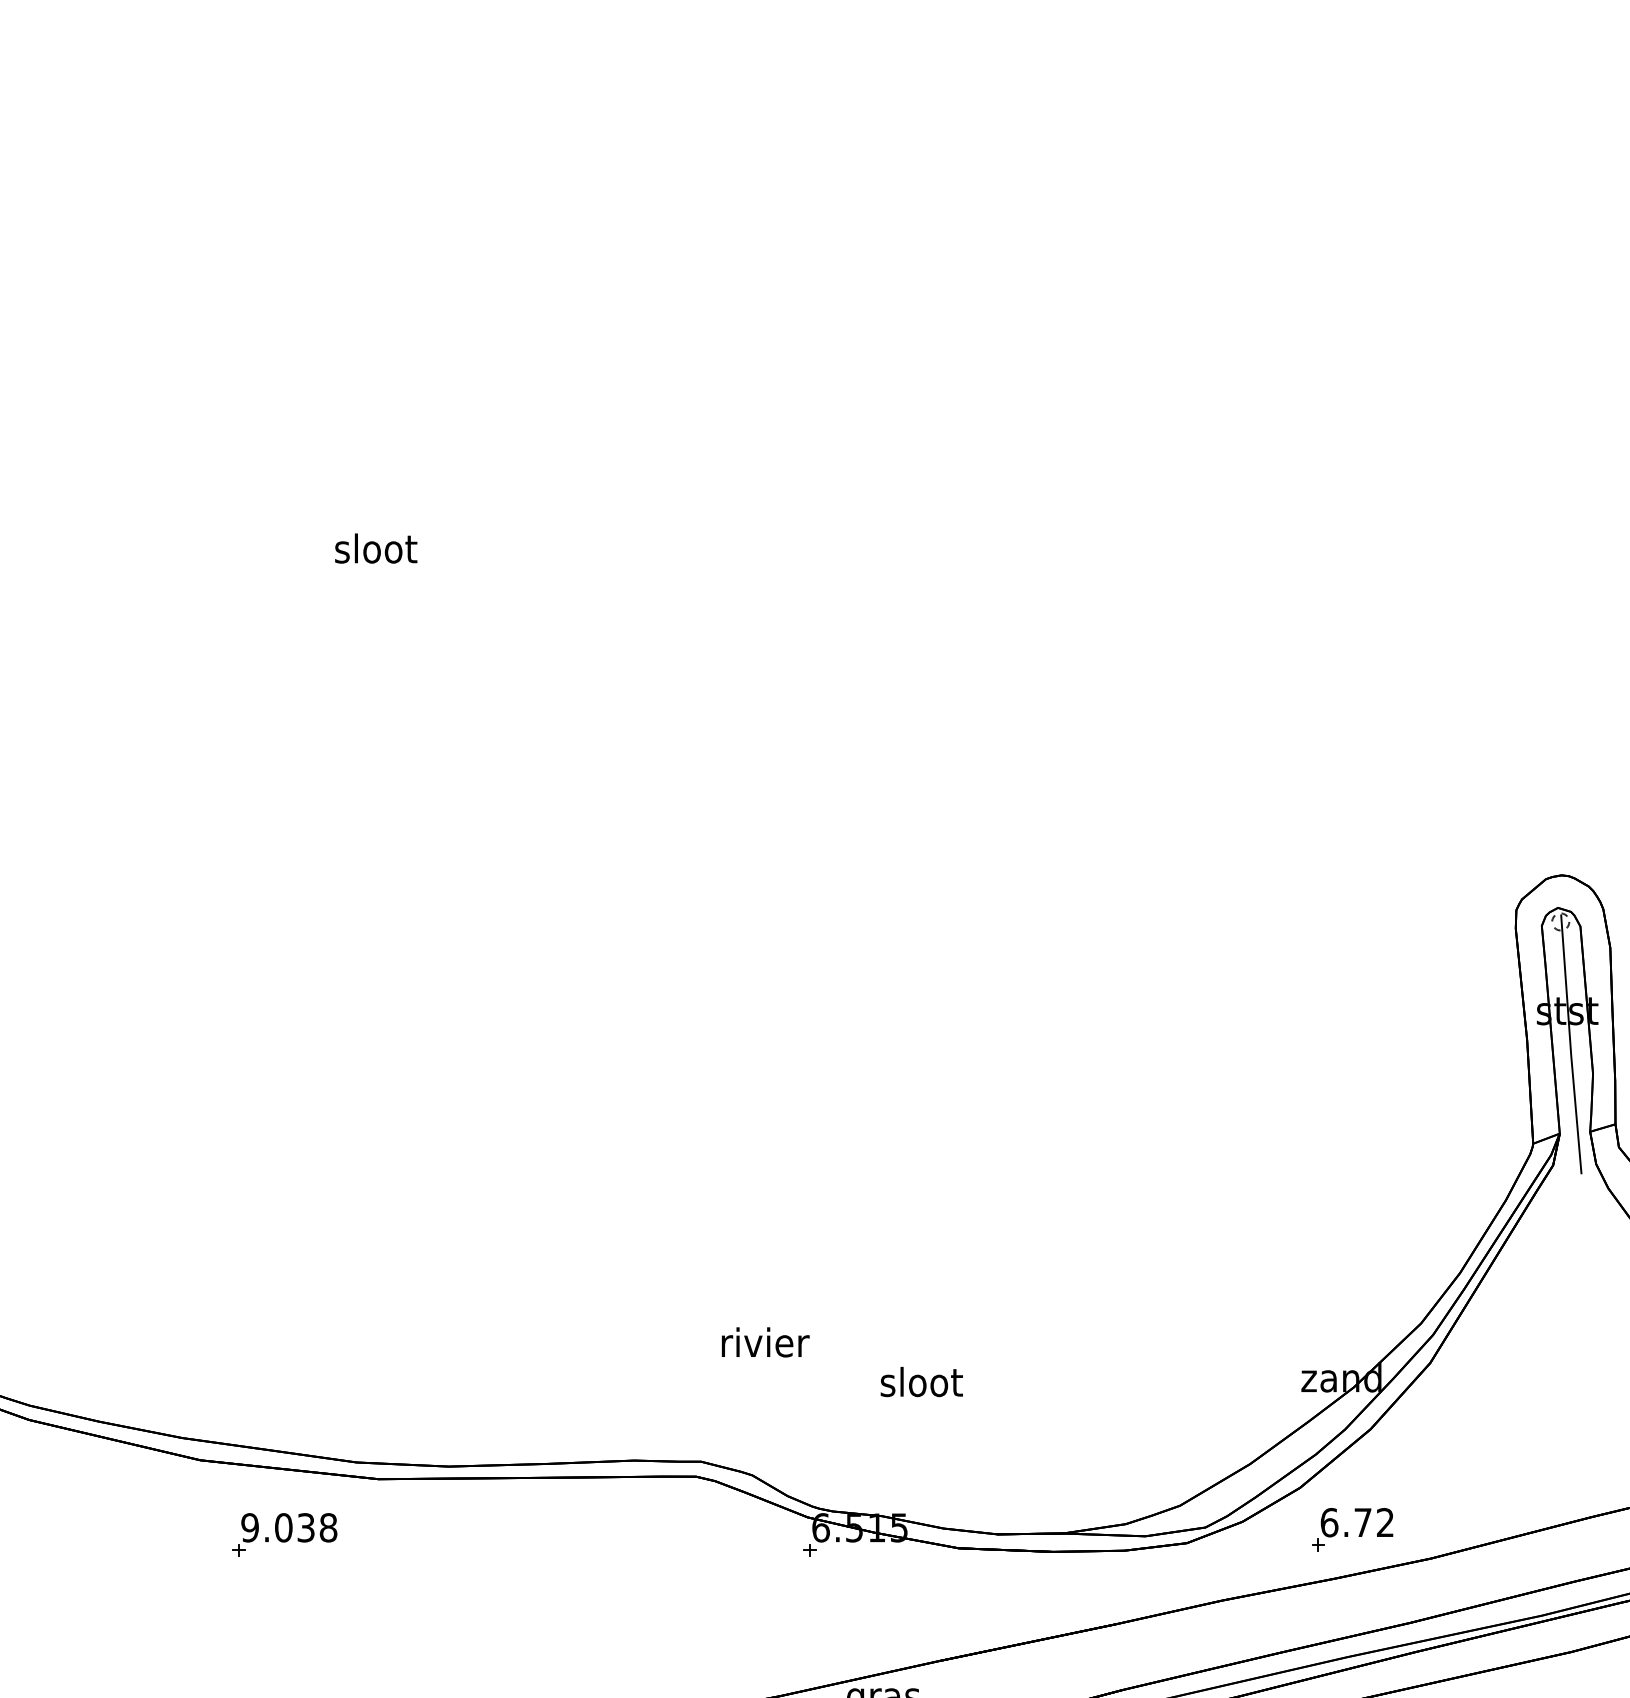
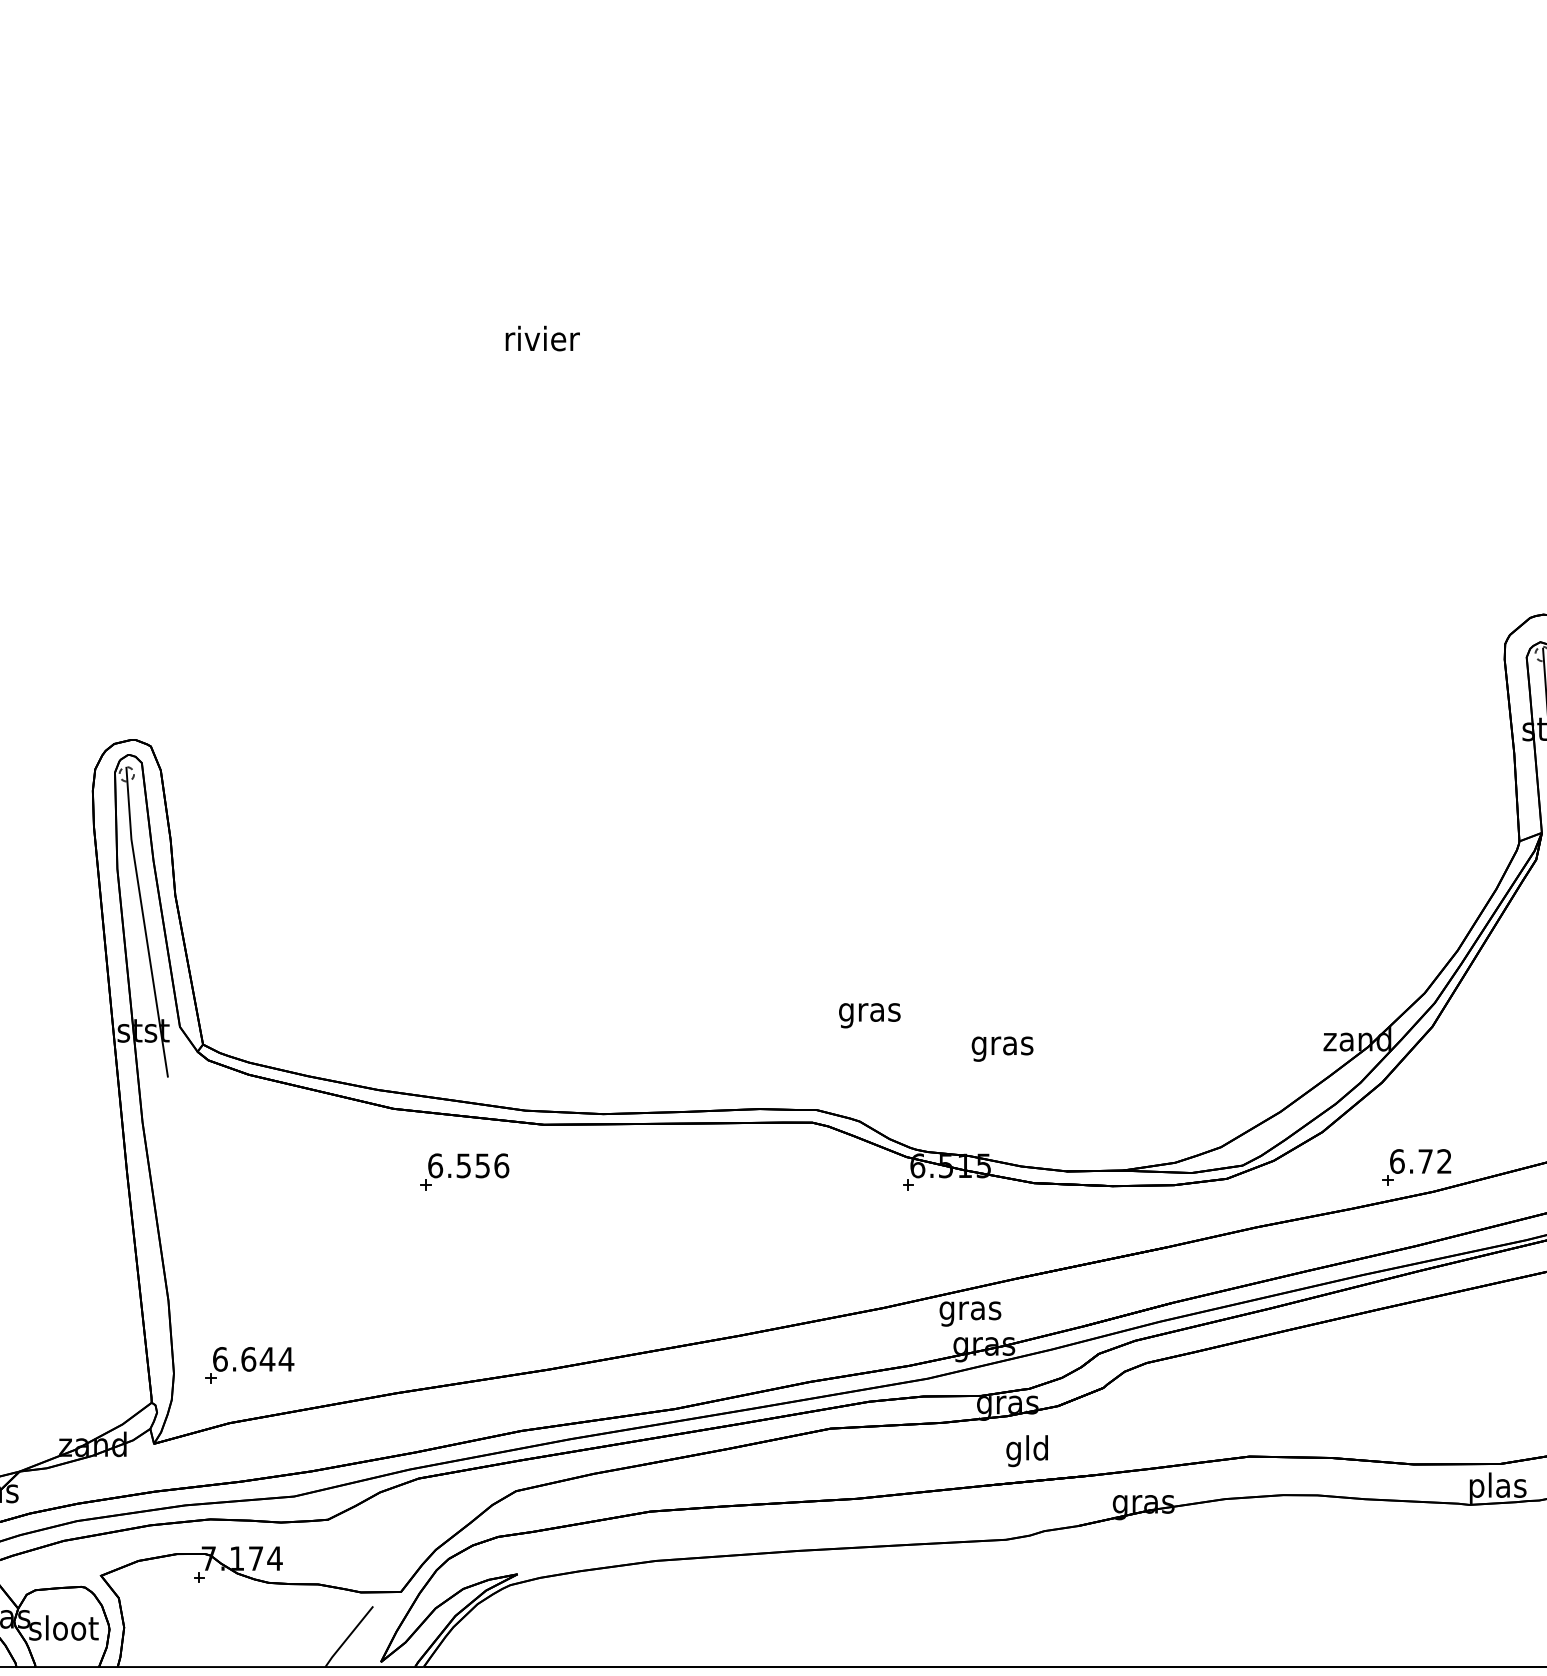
text: (376, 548) -> (542, 338), sloot -> rivier
text: (766, 1346) -> (871, 1012), rivier -> gras
text: (921, 1385) -> (1002, 1045), sloot -> gras
text: (289, 1527) -> (468, 1165), 9.038 -> 6.556
part: (1352, 1529) -> (1416, 1167), moved

